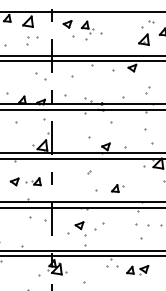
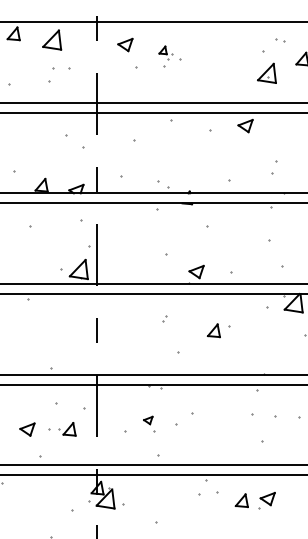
part: (91, 30) -> (169, 56), size x0.6
part: (25, 181) -> (47, 428), moved
part: (117, 188) -> (217, 330), moved
part: (80, 228) -> (149, 423), size x0.6

